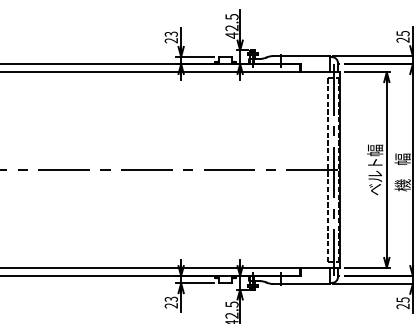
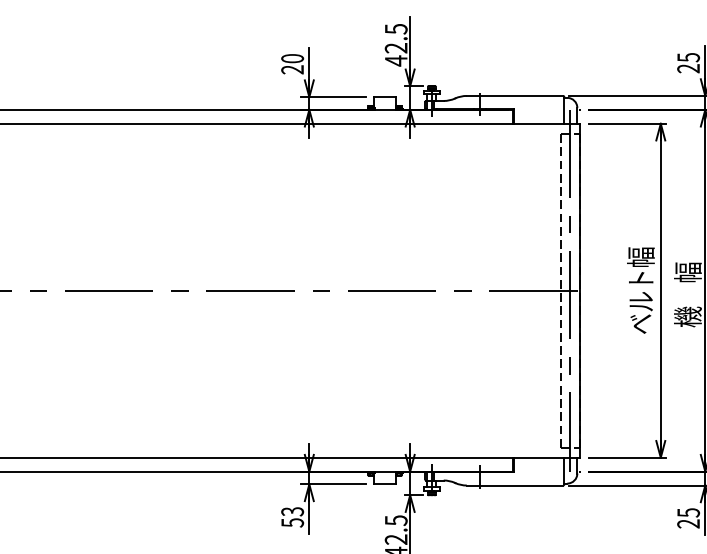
text: (171, 33) -> (292, 57), 23 -> 20
text: (170, 305) -> (291, 522), 23 -> 53

